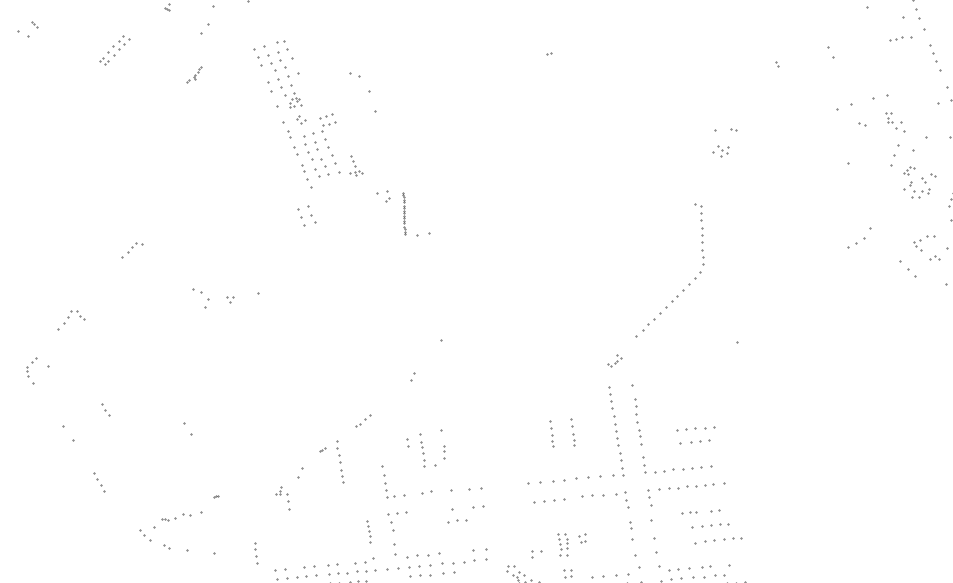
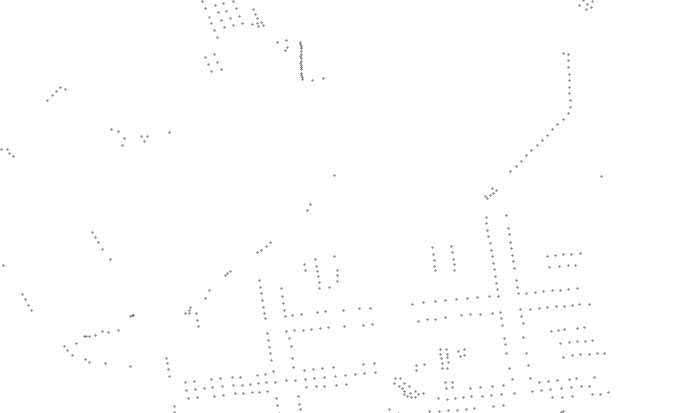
part: (105, 409) -> (95, 237), moved
part: (340, 461) -> (262, 299), moved
part: (457, 521) -> (320, 328), moved
part: (369, 531) -> (269, 346), size x1.43

